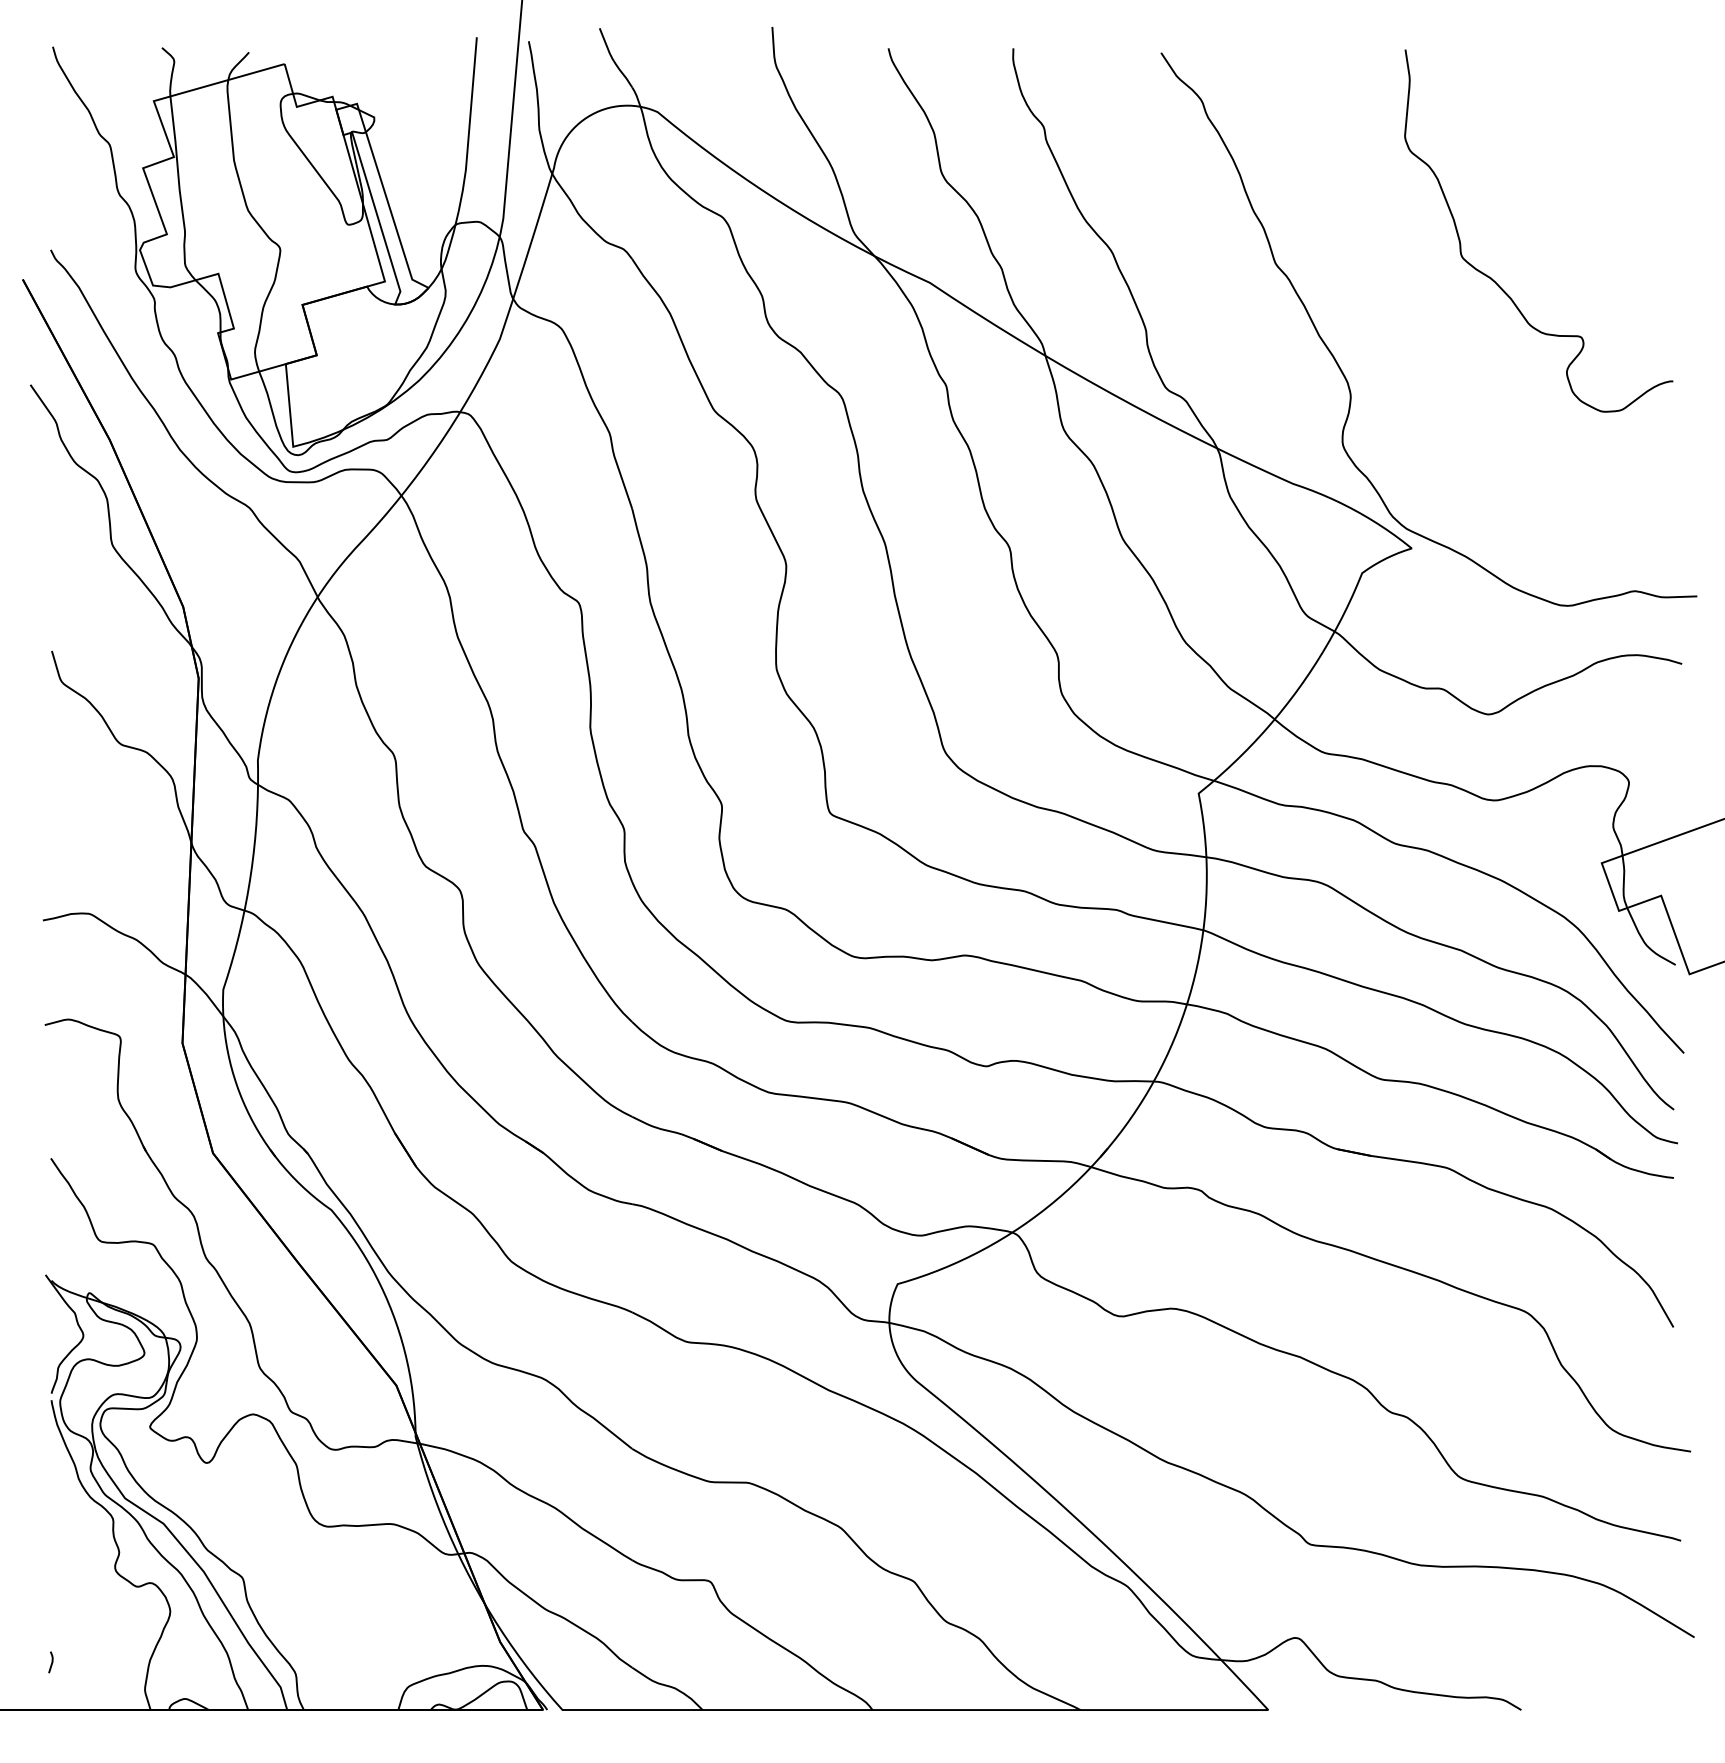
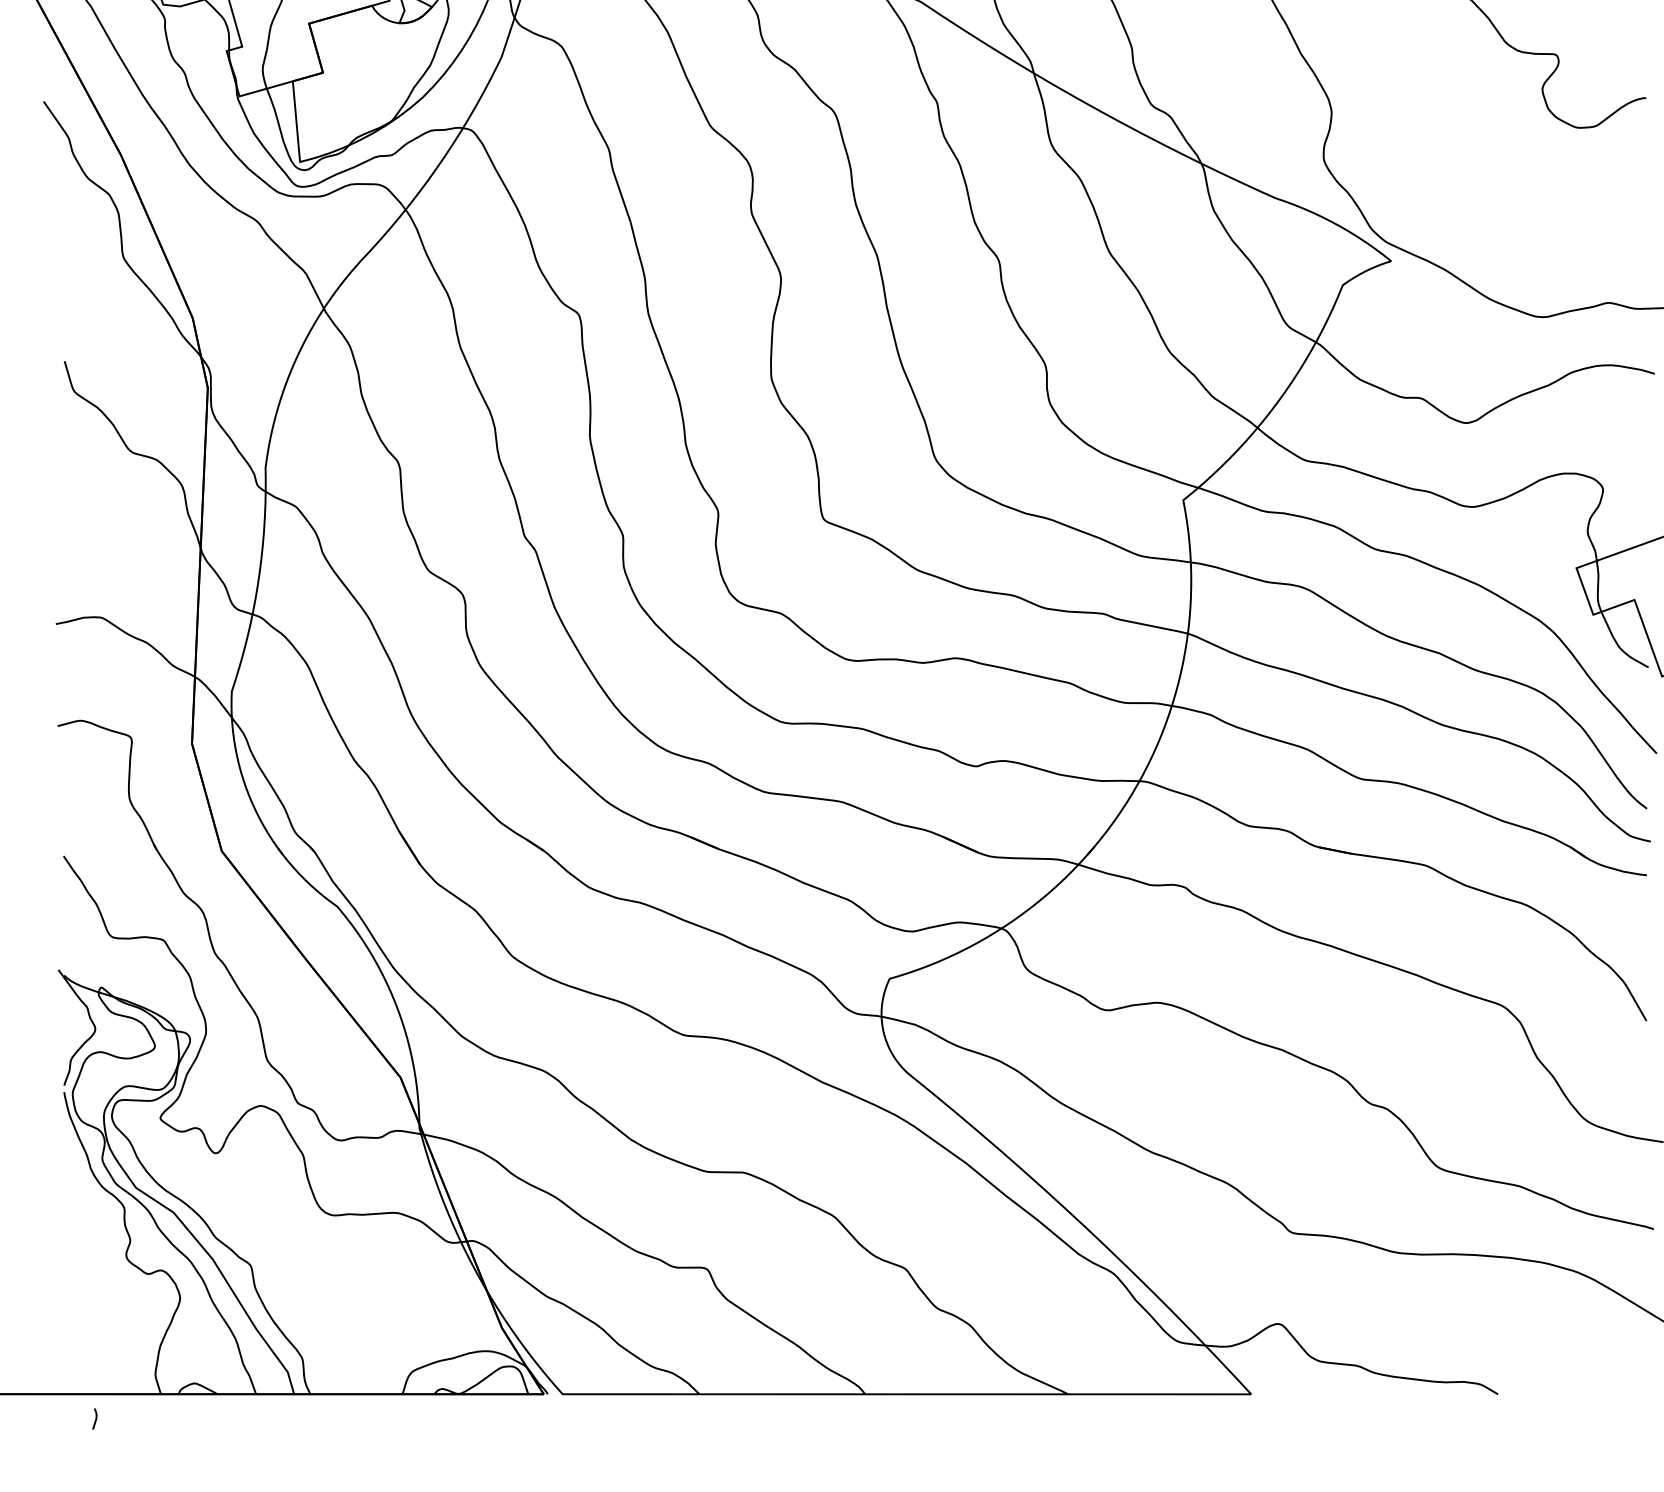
line: (51, 1662) -> (95, 1419), moved

